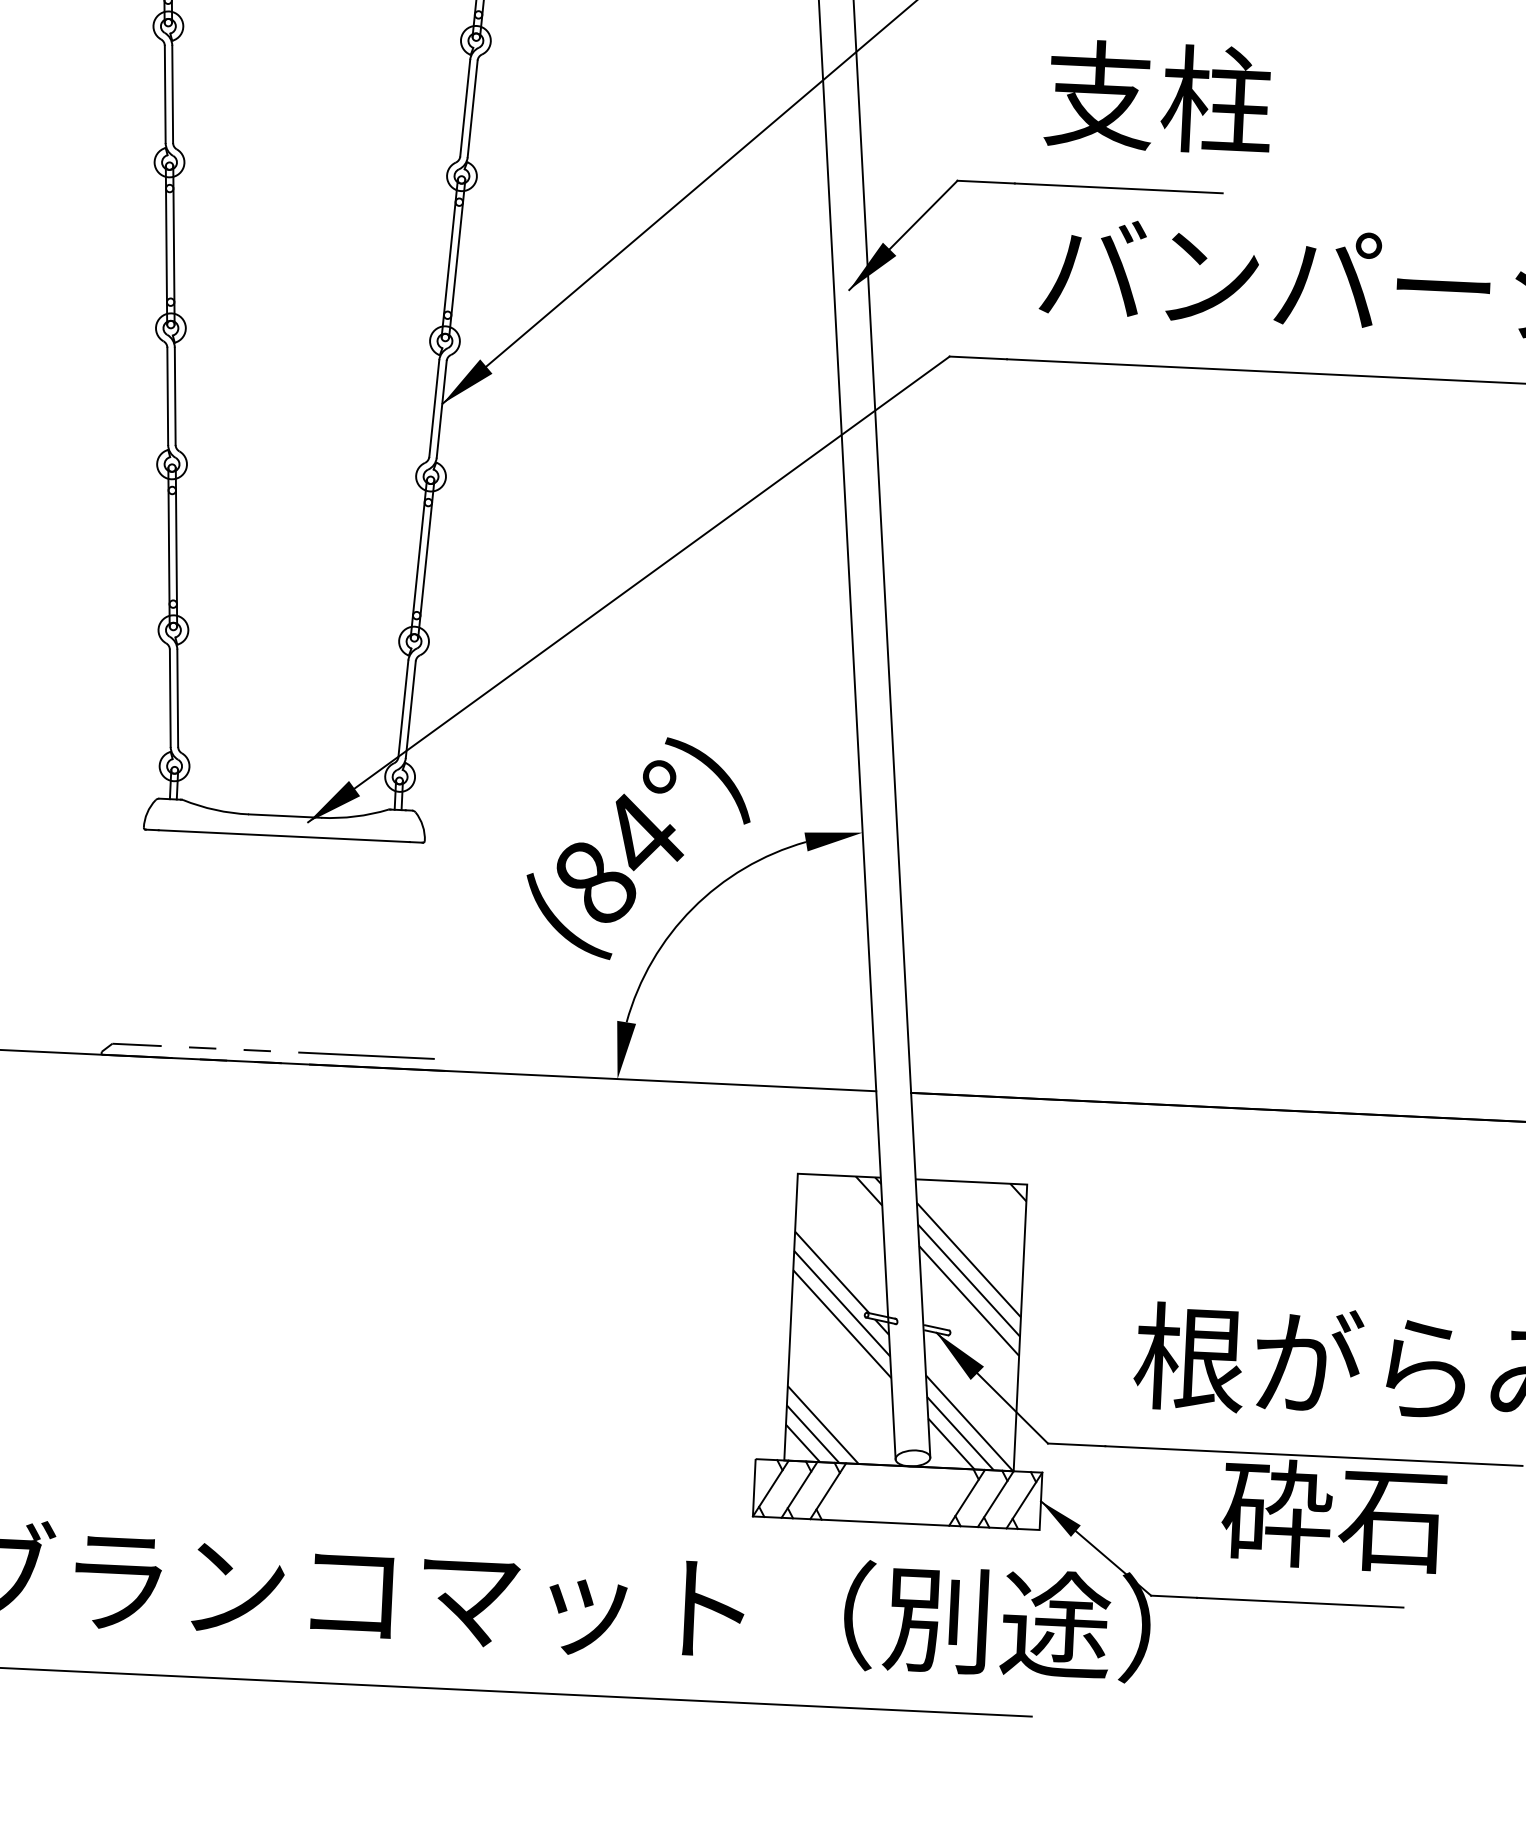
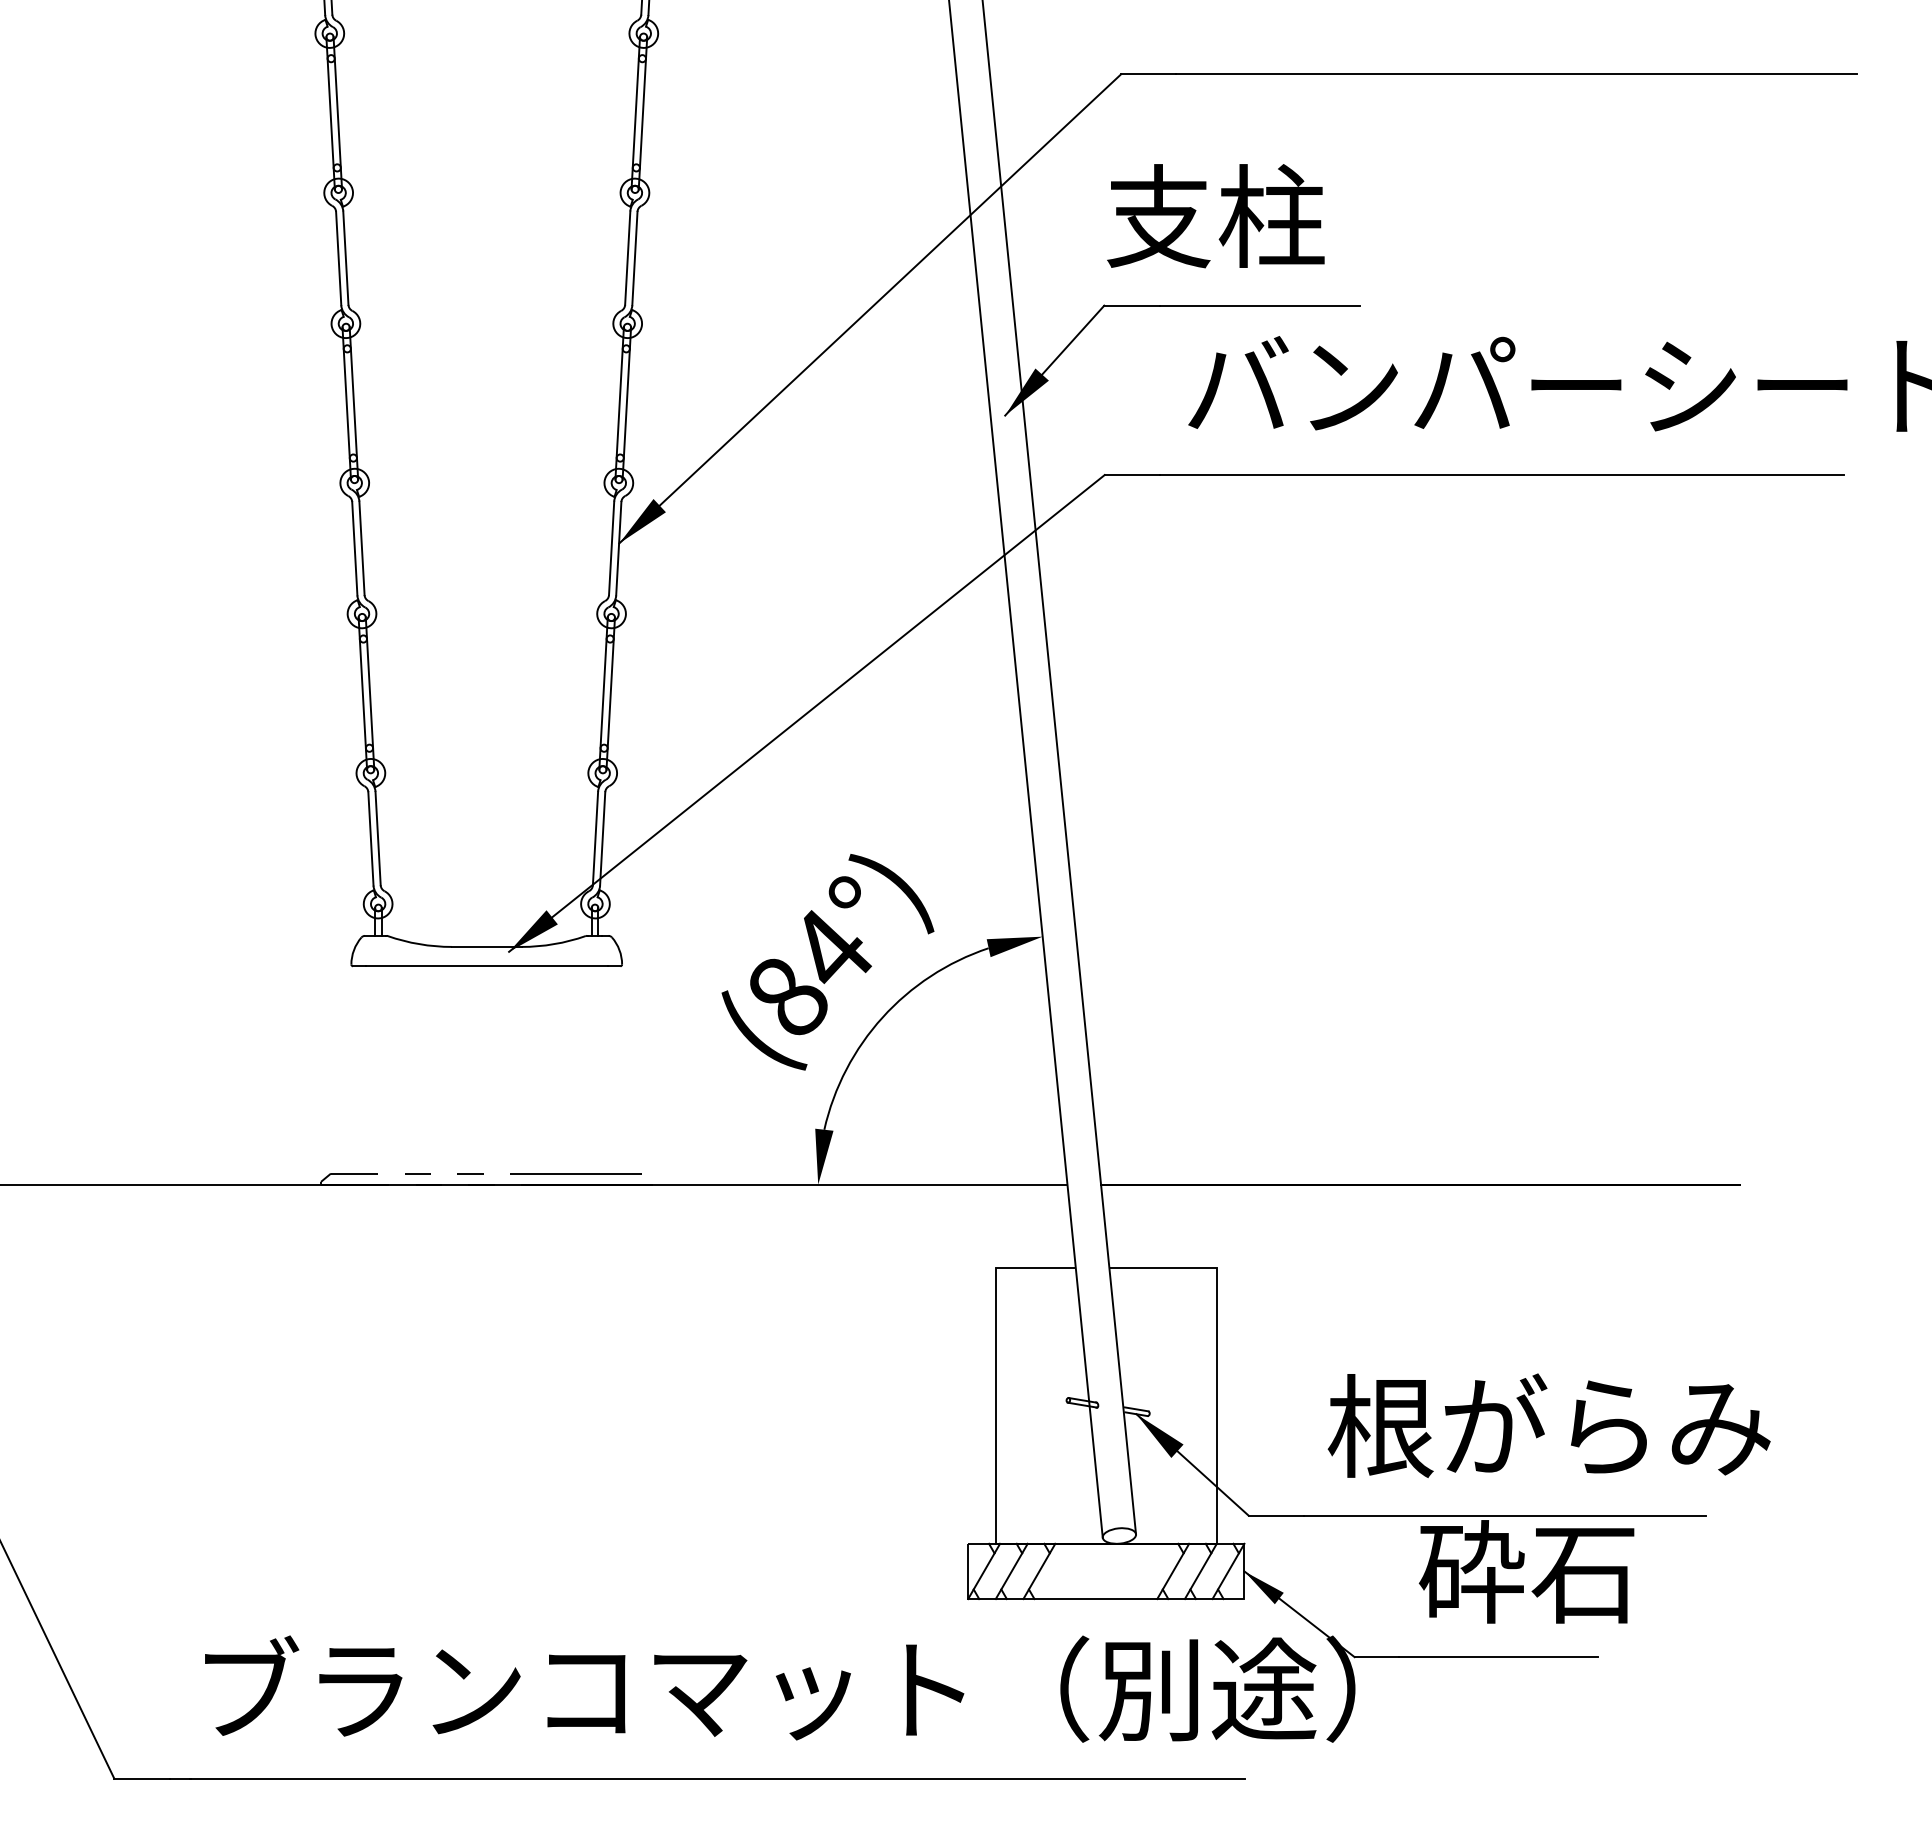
text: (1158, 97) -> (1215, 216), moved
hatch: (841, 1319) -> (1044, 1405), removed
hatch: (965, 1325) -> (1163, 1405), removed

